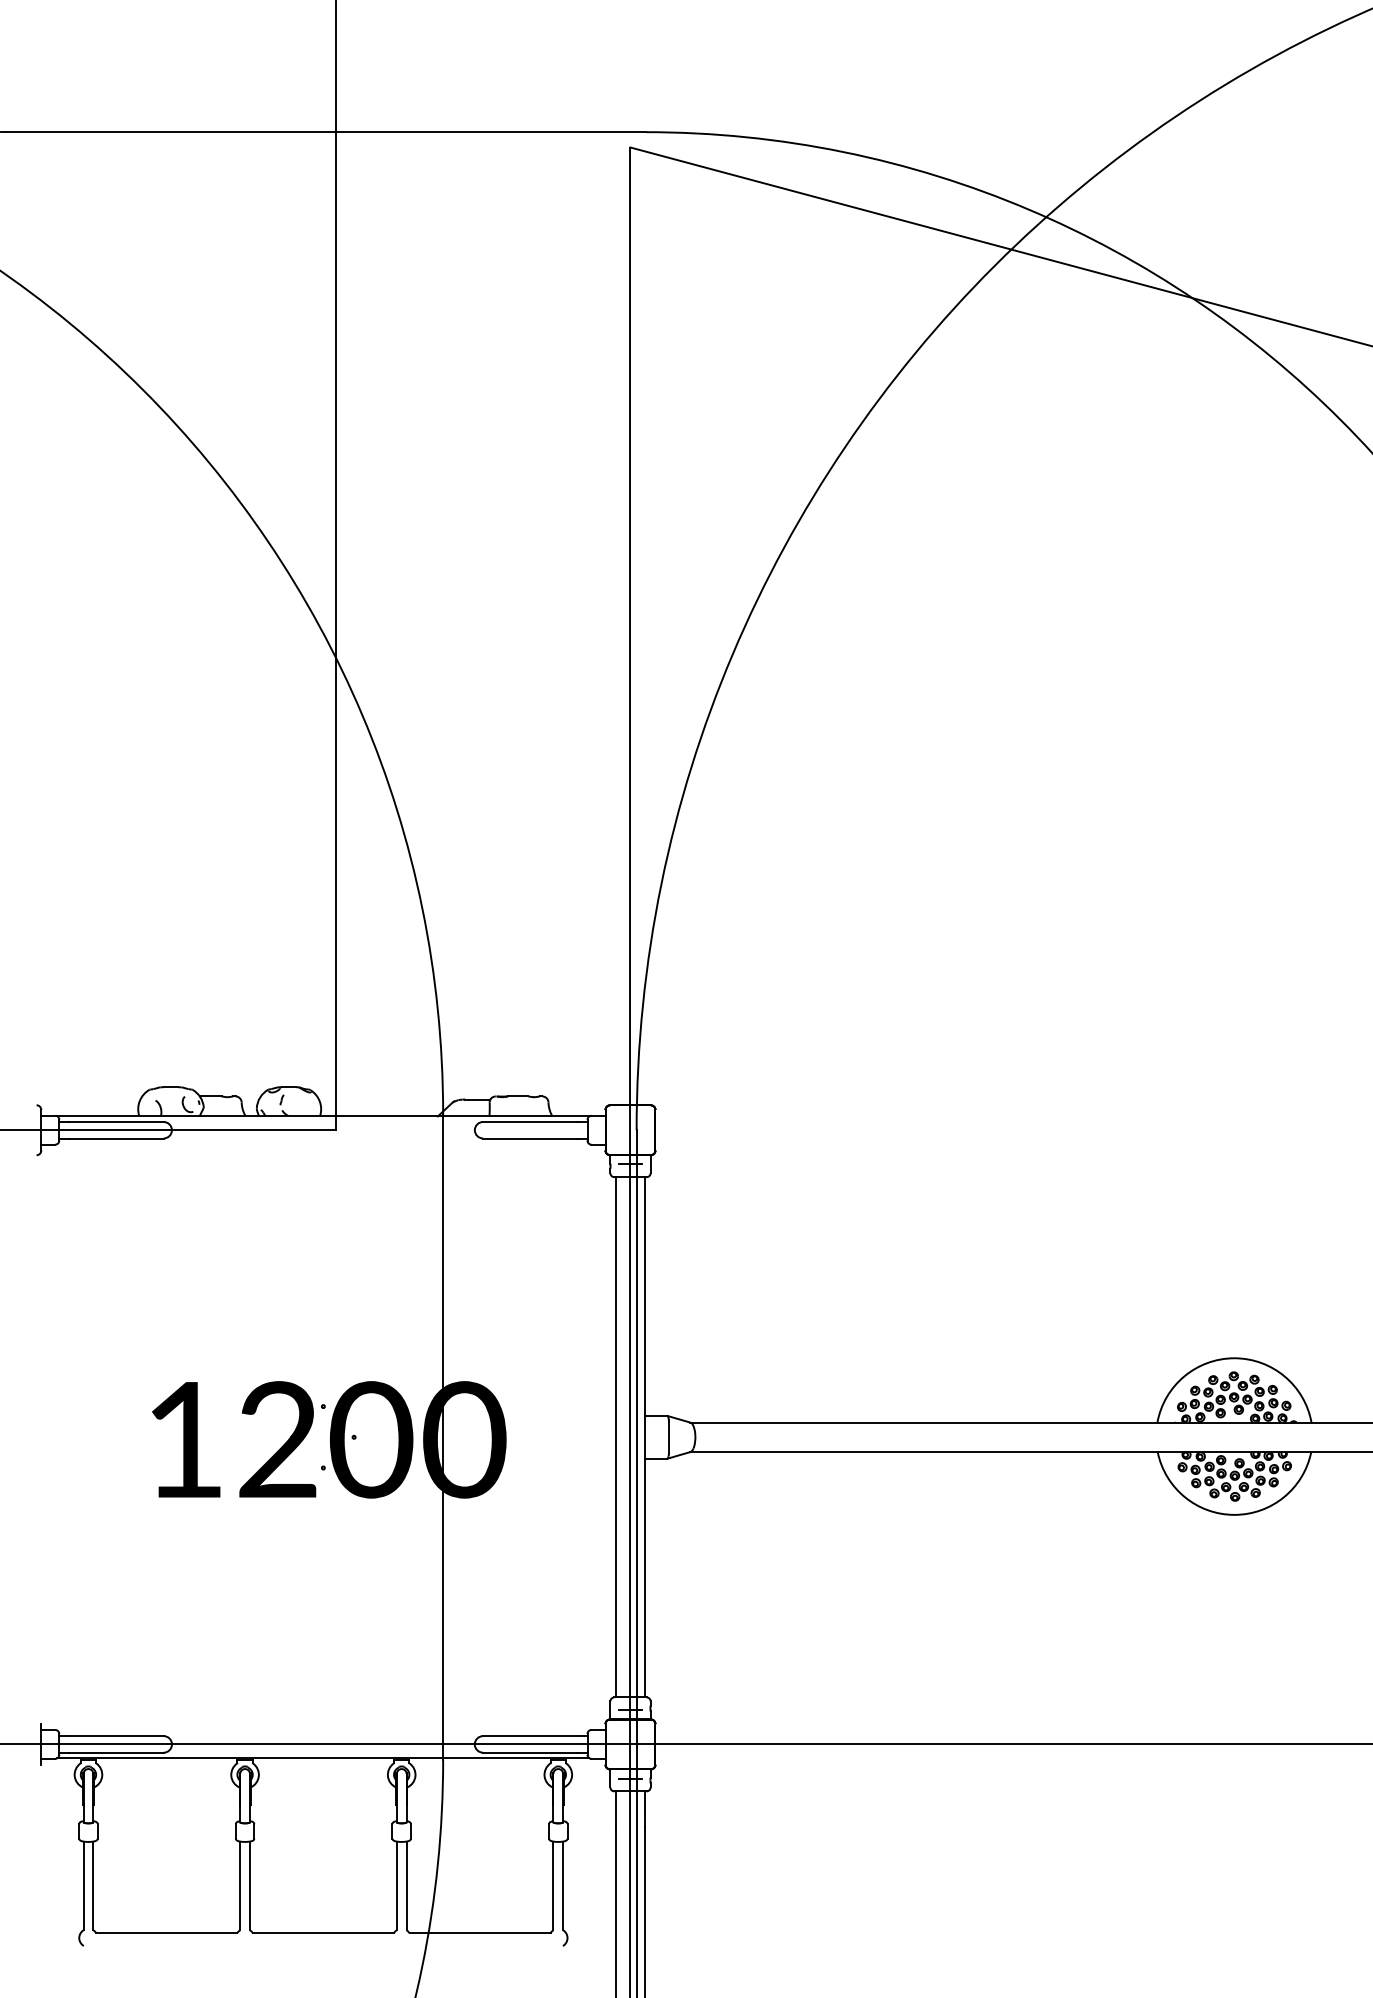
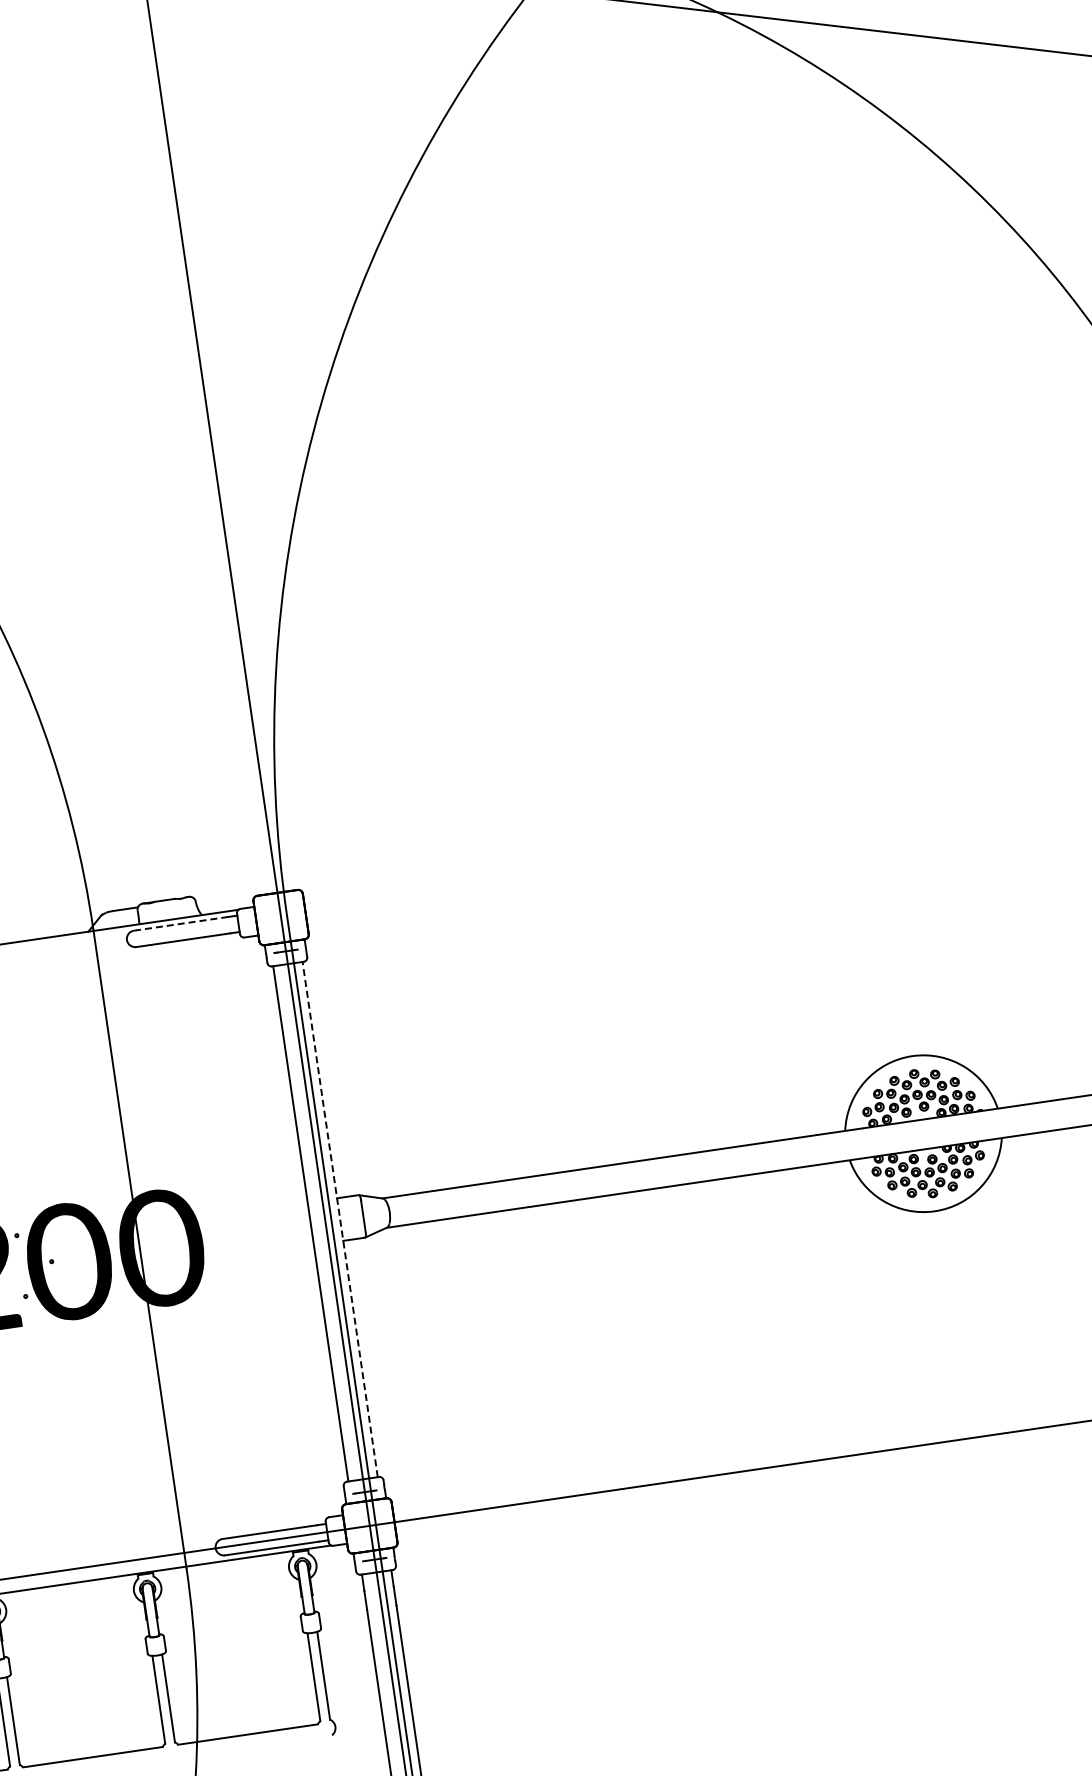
line: (530, 1122) -> (180, 924), solid -> dashed
line: (645, 1436) -> (340, 1218), solid -> dashed

